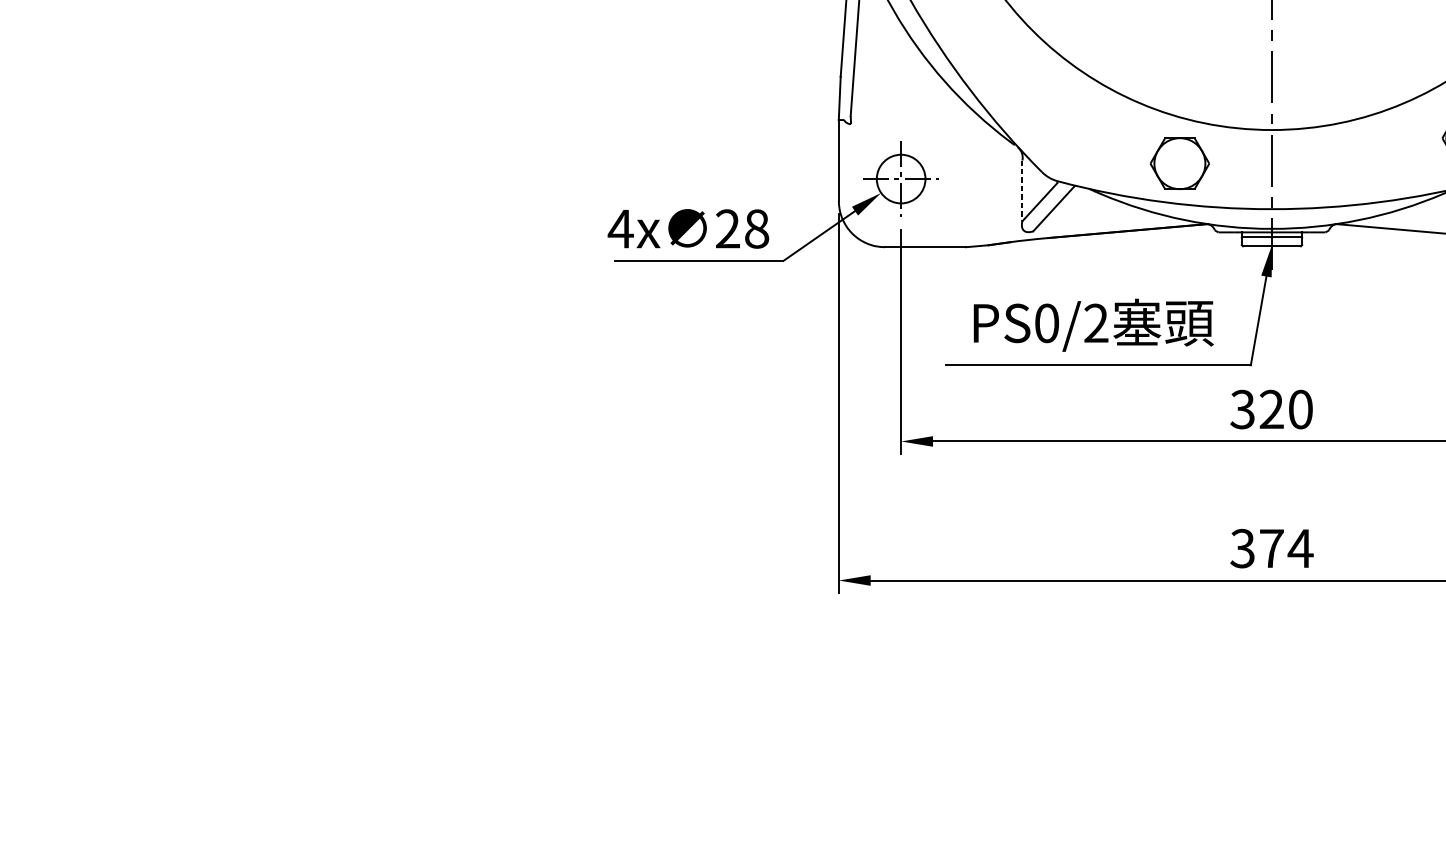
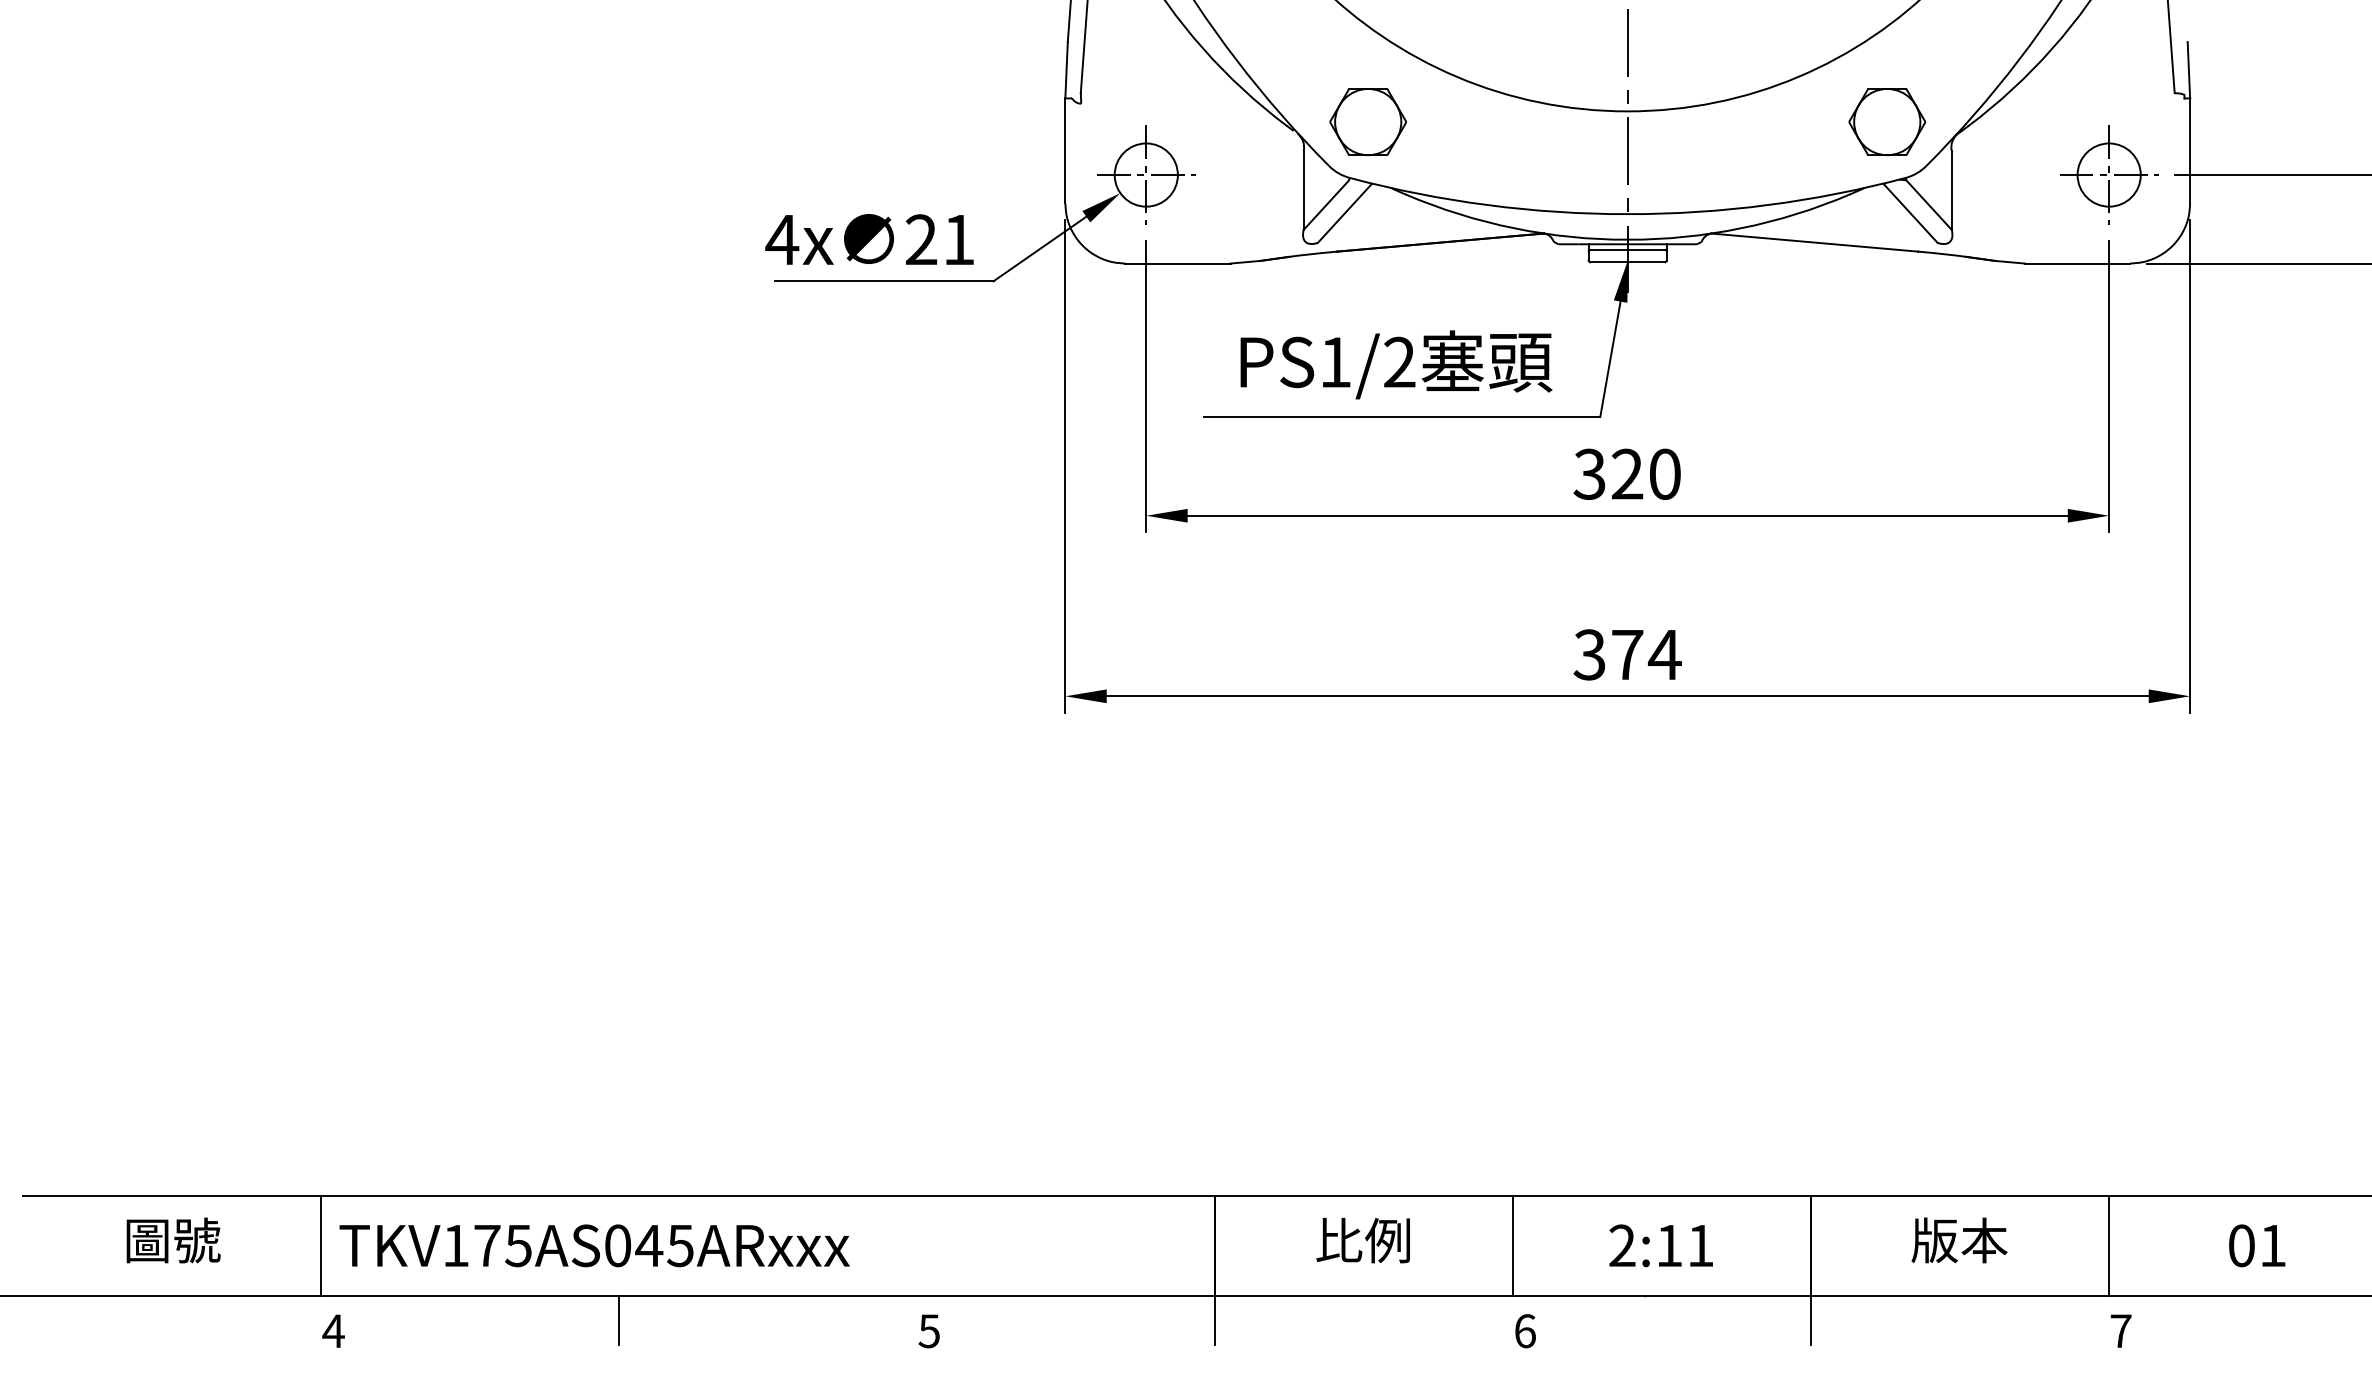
part: (1179, 164) -> (1367, 122), moved
line: (1022, 190) -> (1303, 190), dashed -> solid
text: (756, 228) -> (958, 239), 28 -> 21
text: (1046, 323) -> (1335, 362), PS0/2 -> PS1/2

